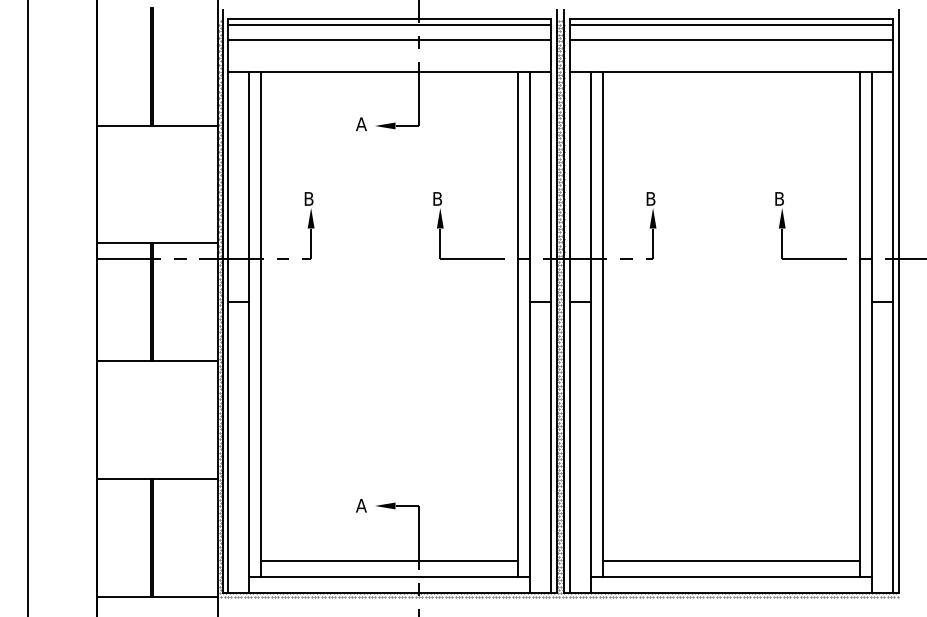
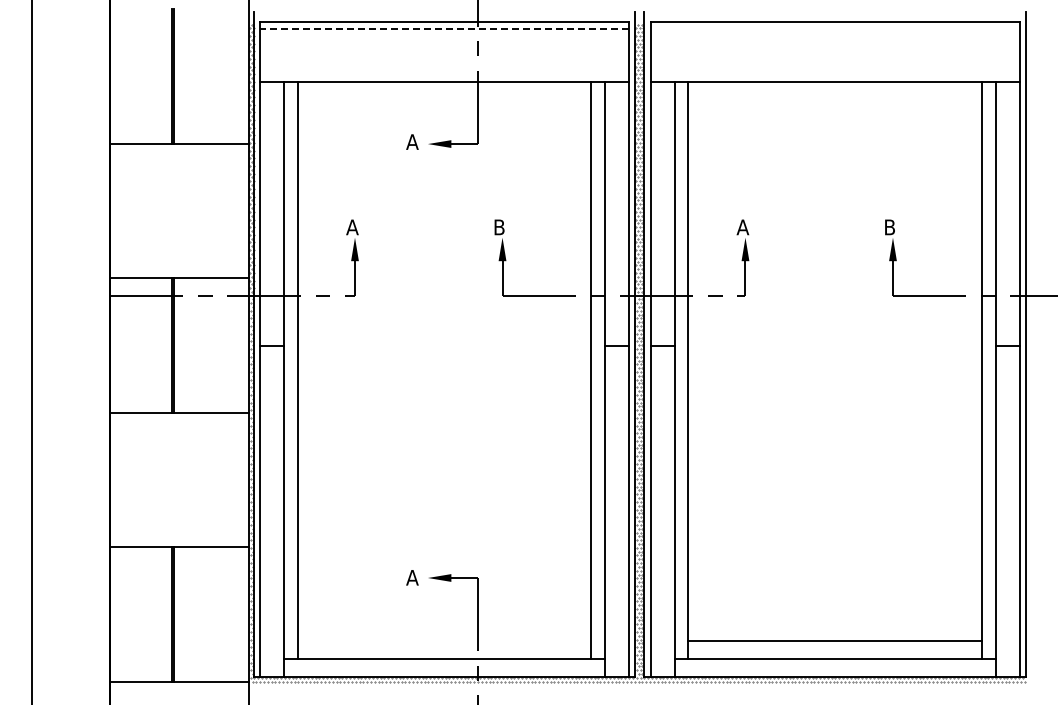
line: (389, 24) -> (444, 28), solid -> dashed
line: (731, 24) -> (834, 28), removed
line: (389, 39) -> (444, 45), removed
line: (731, 39) -> (834, 45), removed
text: (308, 199) -> (352, 227), B -> A
text: (650, 199) -> (742, 227), B -> A
line: (389, 561) -> (444, 641), removed

